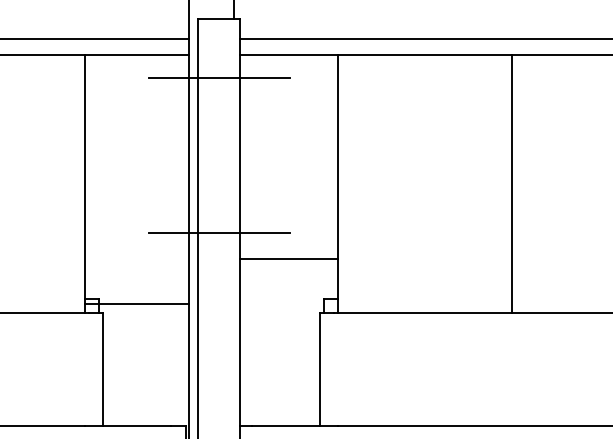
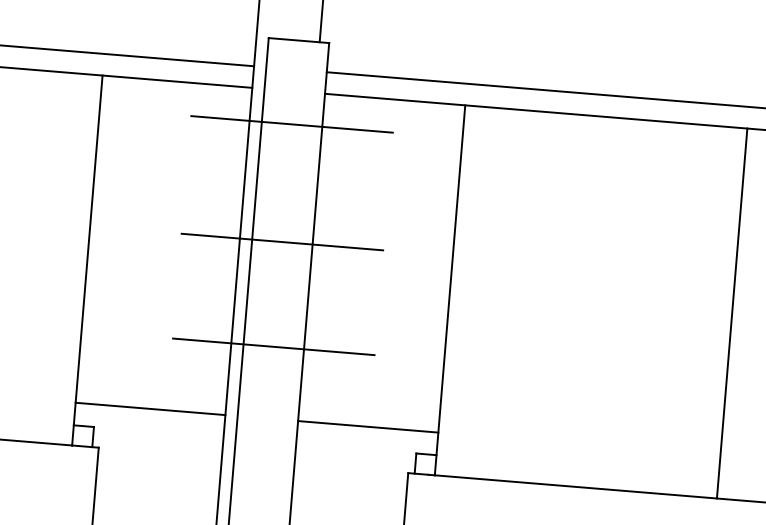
line: (218, 160) -> (281, 242), added
line: (511, 183) -> (731, 312), moved
line: (289, 258) -> (368, 426), moved
line: (136, 303) -> (149, 408), moved

